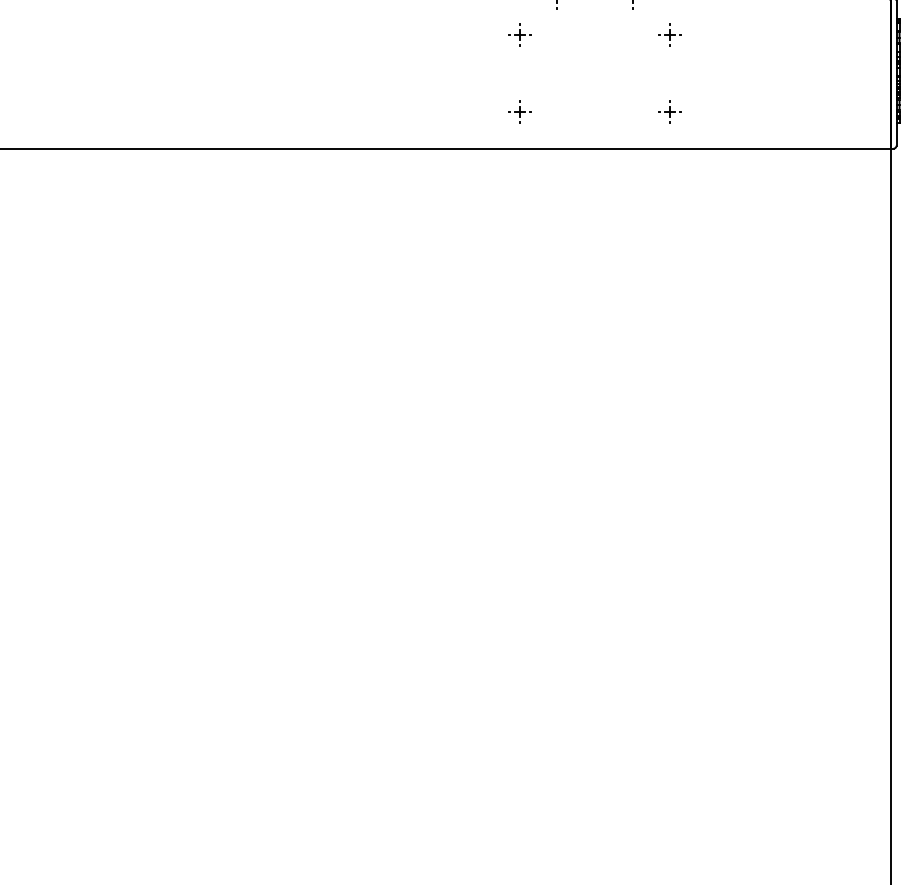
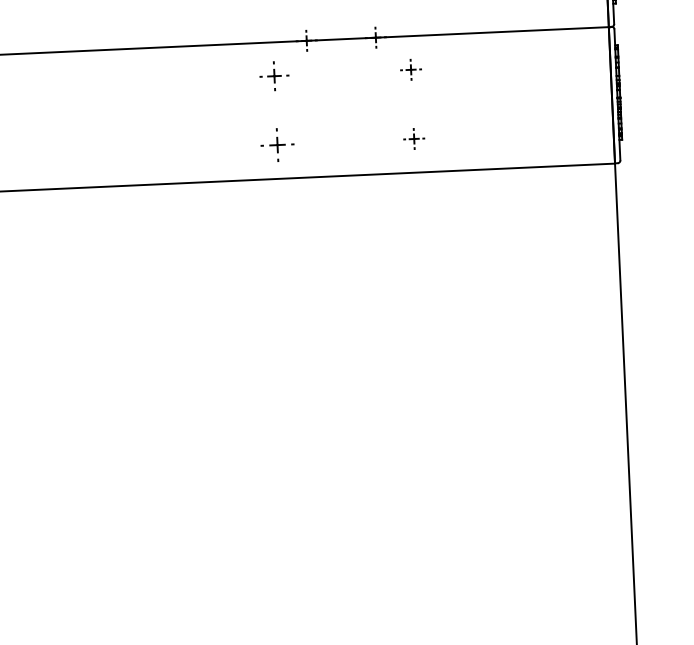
part: (519, 34) -> (274, 75), size x1.4
part: (519, 111) -> (277, 144), size x1.6

